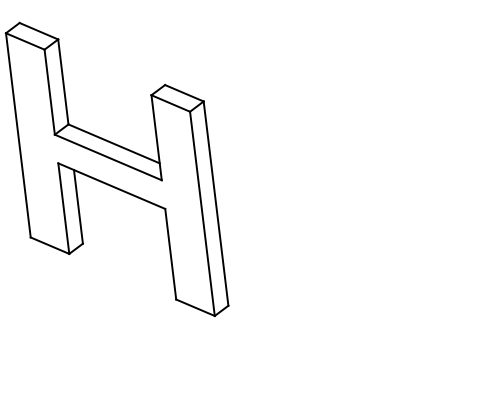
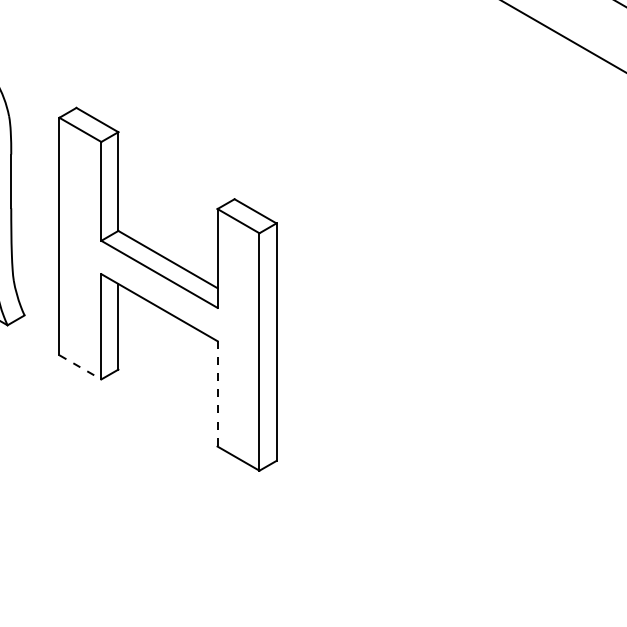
line: (50, 245) -> (80, 367), solid -> dashed
line: (170, 253) -> (217, 393), solid -> dashed

